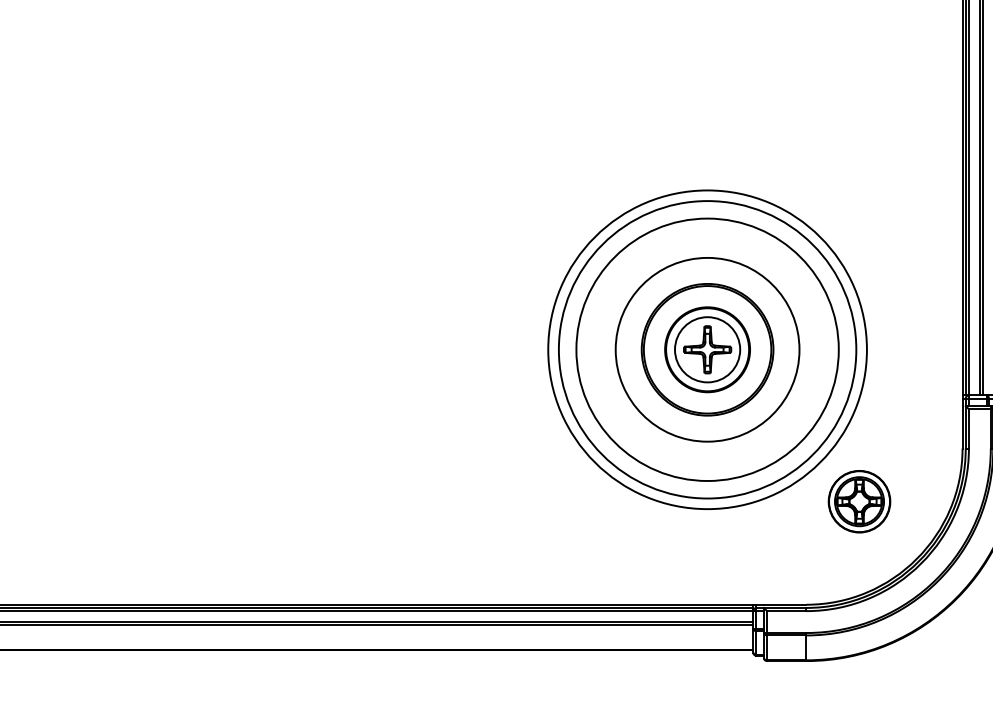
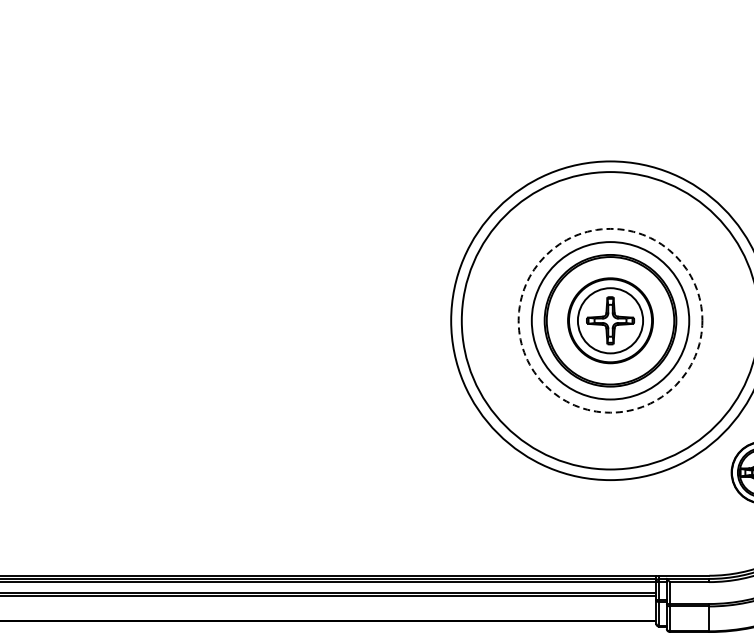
circle: (707, 349) -> (610, 320), size x0.6
circle: (707, 349) -> (610, 320), solid -> dashed

